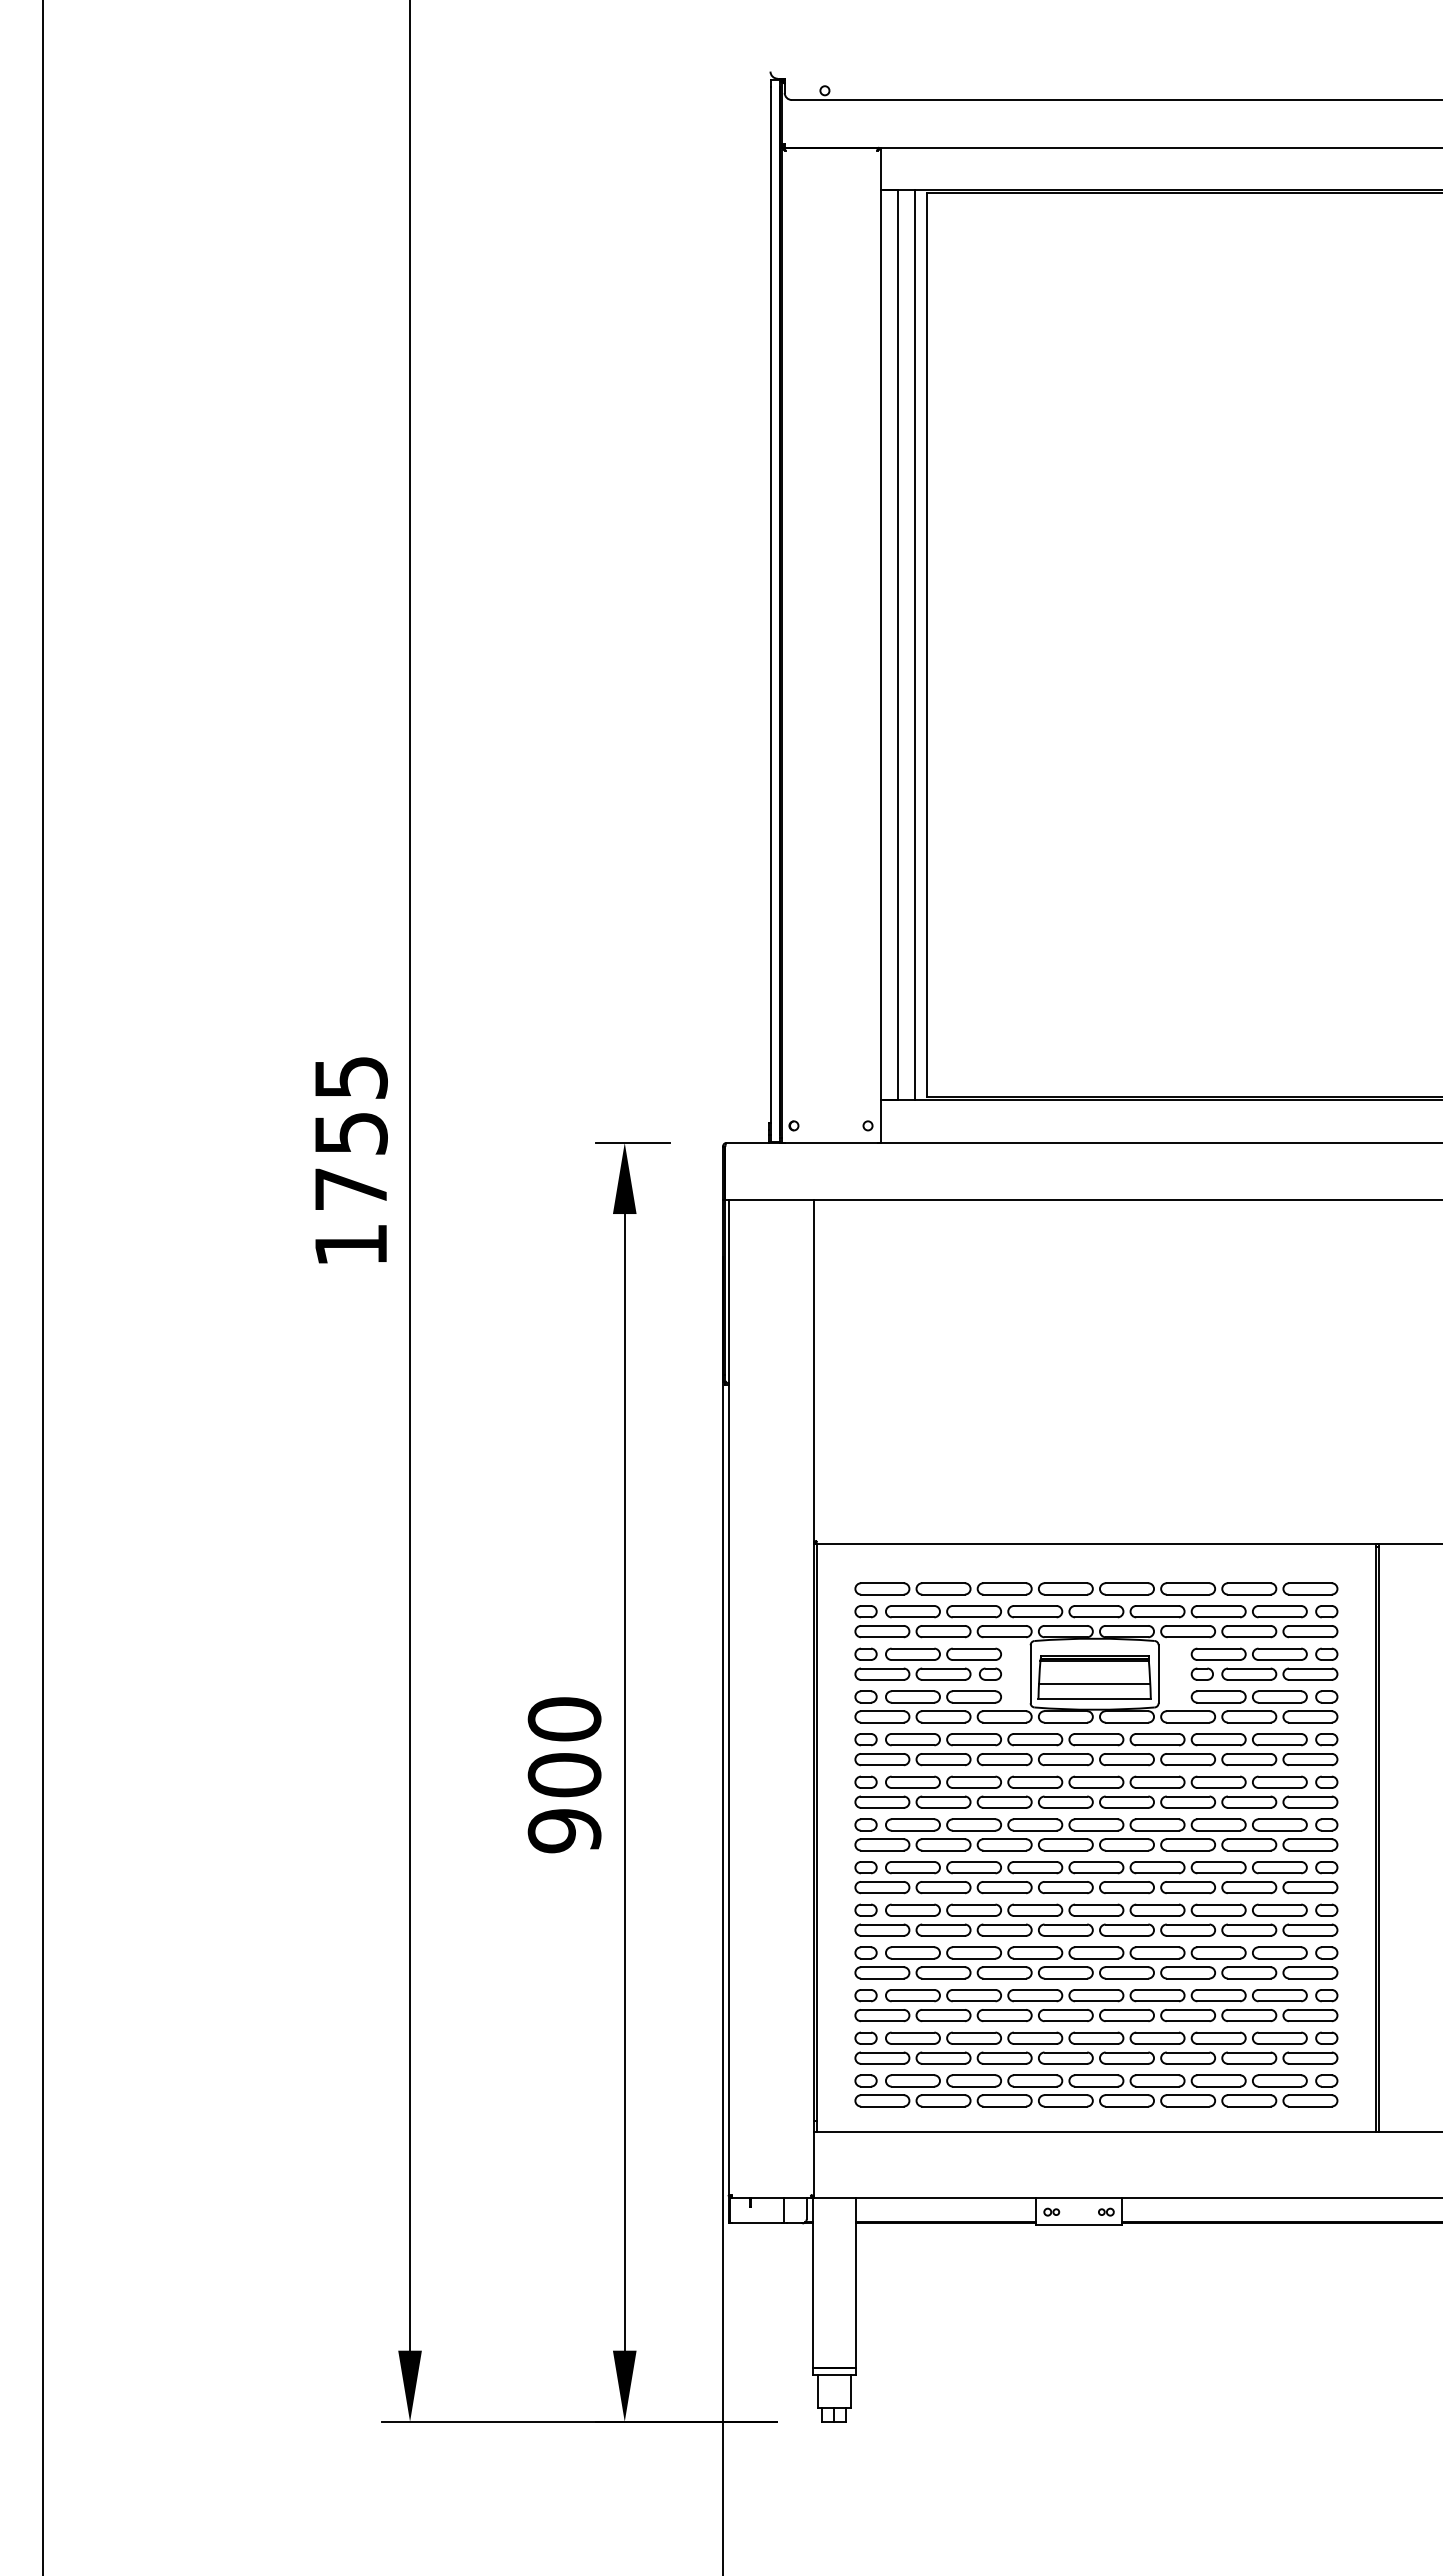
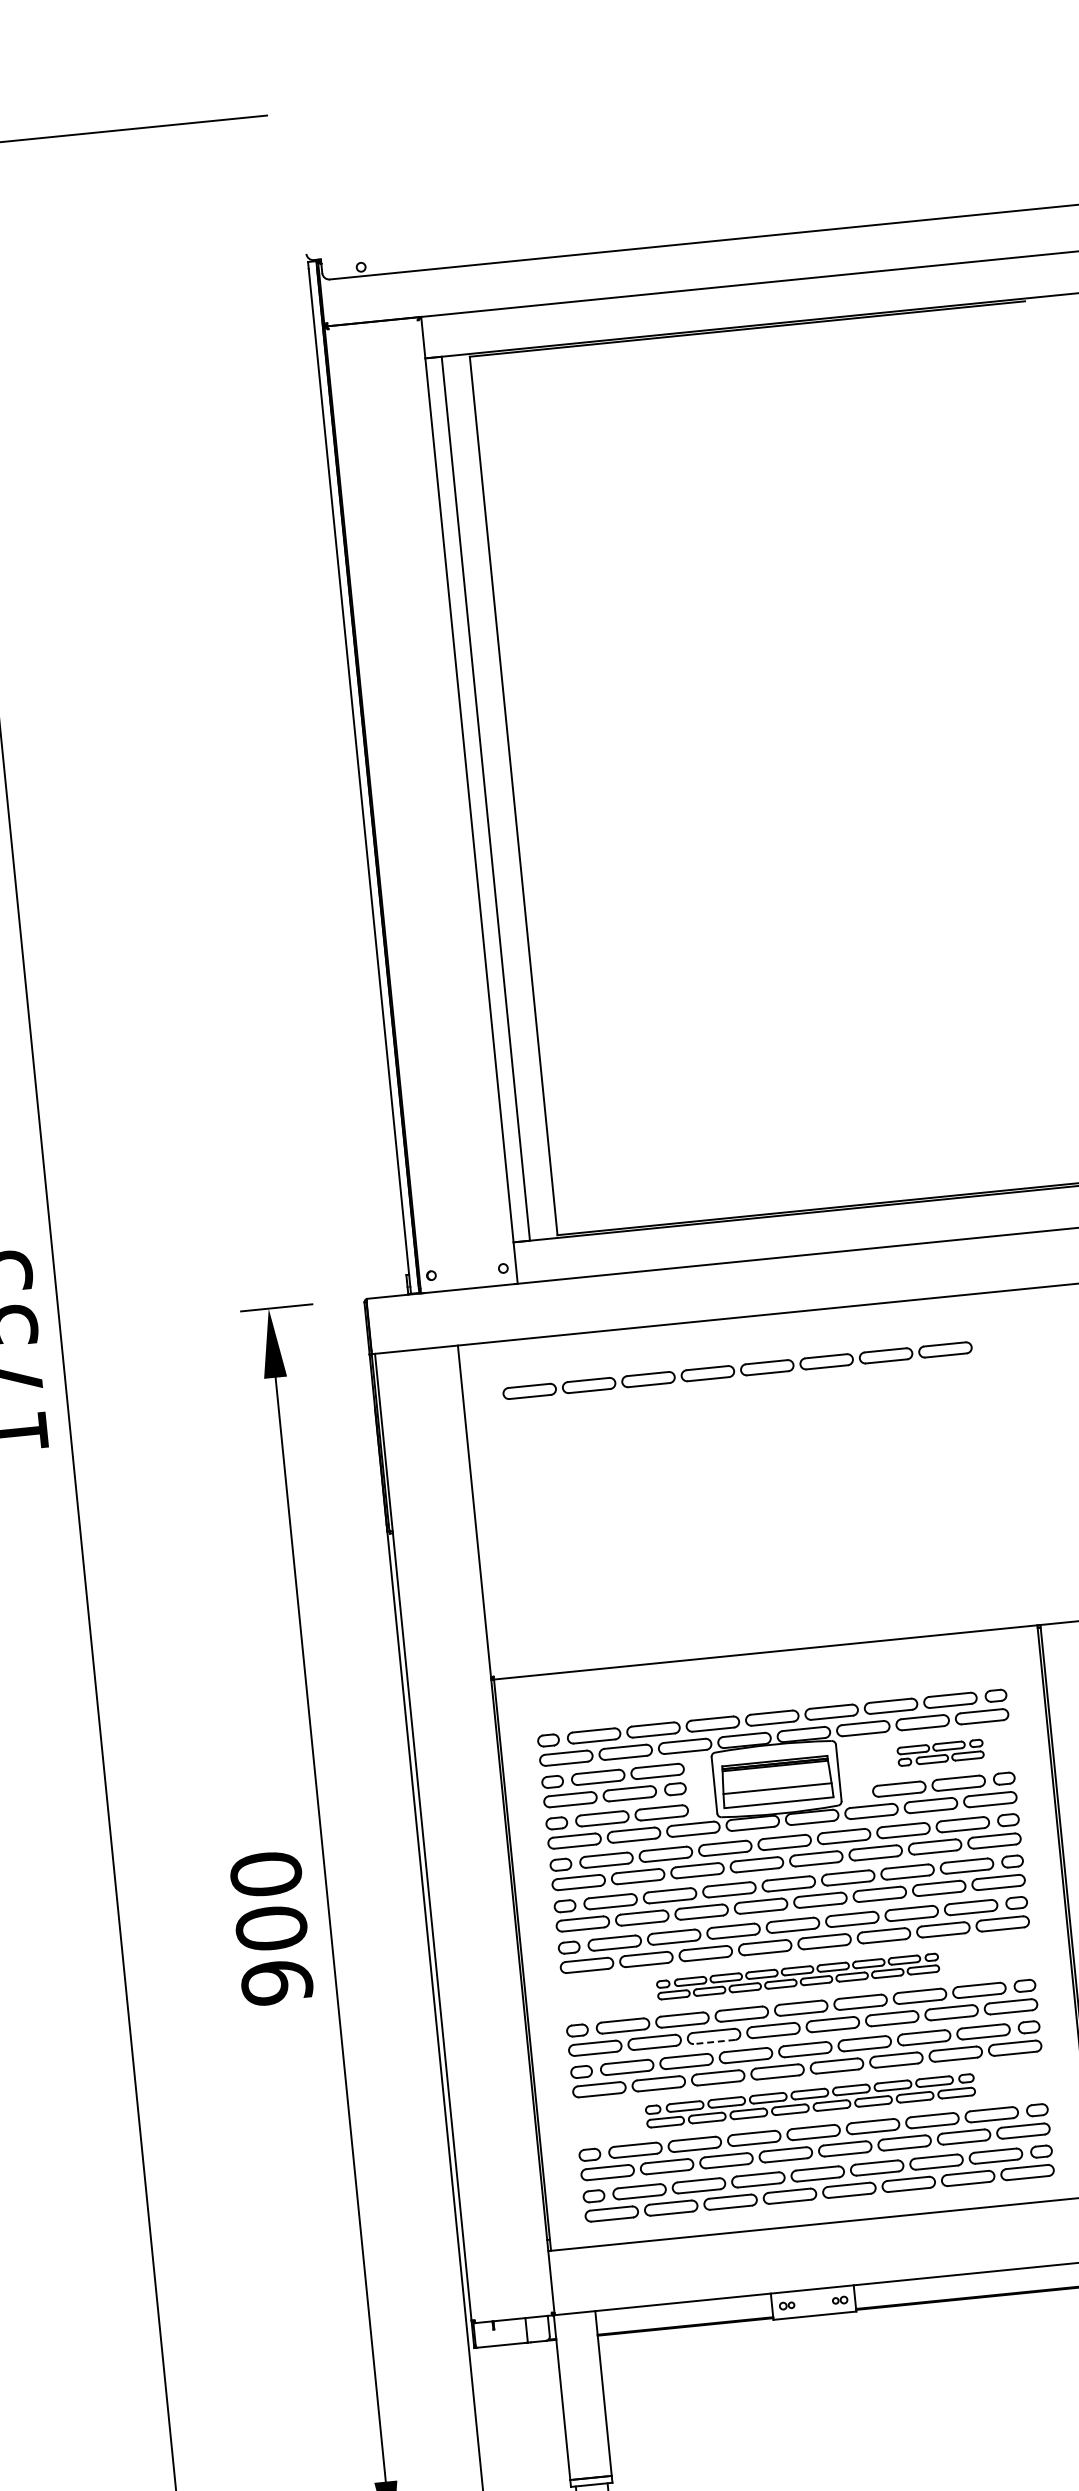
line: (914, 645) -> (501, 797), removed
part: (1096, 1588) -> (737, 1370), moved
part: (1264, 1663) -> (940, 1752), size x0.6
part: (1096, 1877) -> (798, 1976), size x0.6
line: (1004, 1935) -> (714, 2041), solid -> dashed
part: (1096, 2005) -> (810, 2100), size x0.7

